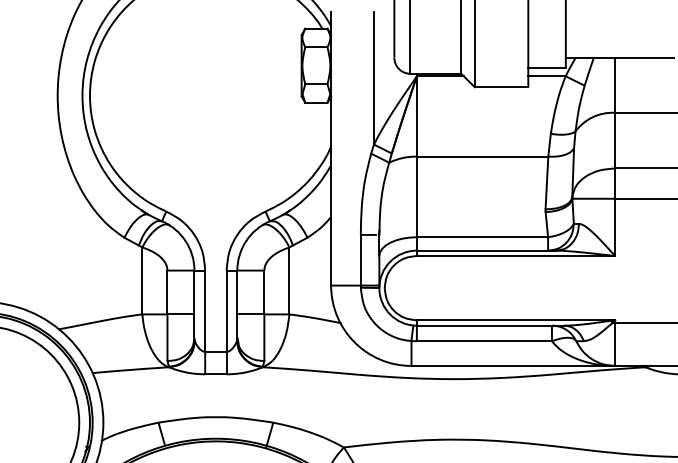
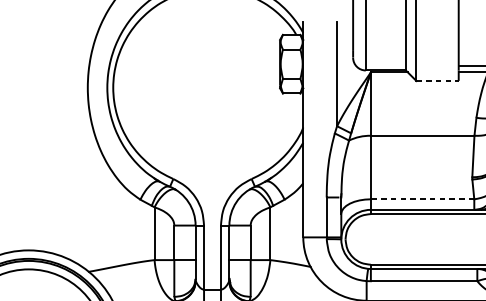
line: (501, 87) -> (437, 81), solid -> dashed
line: (482, 237) -> (422, 199), solid -> dashed

